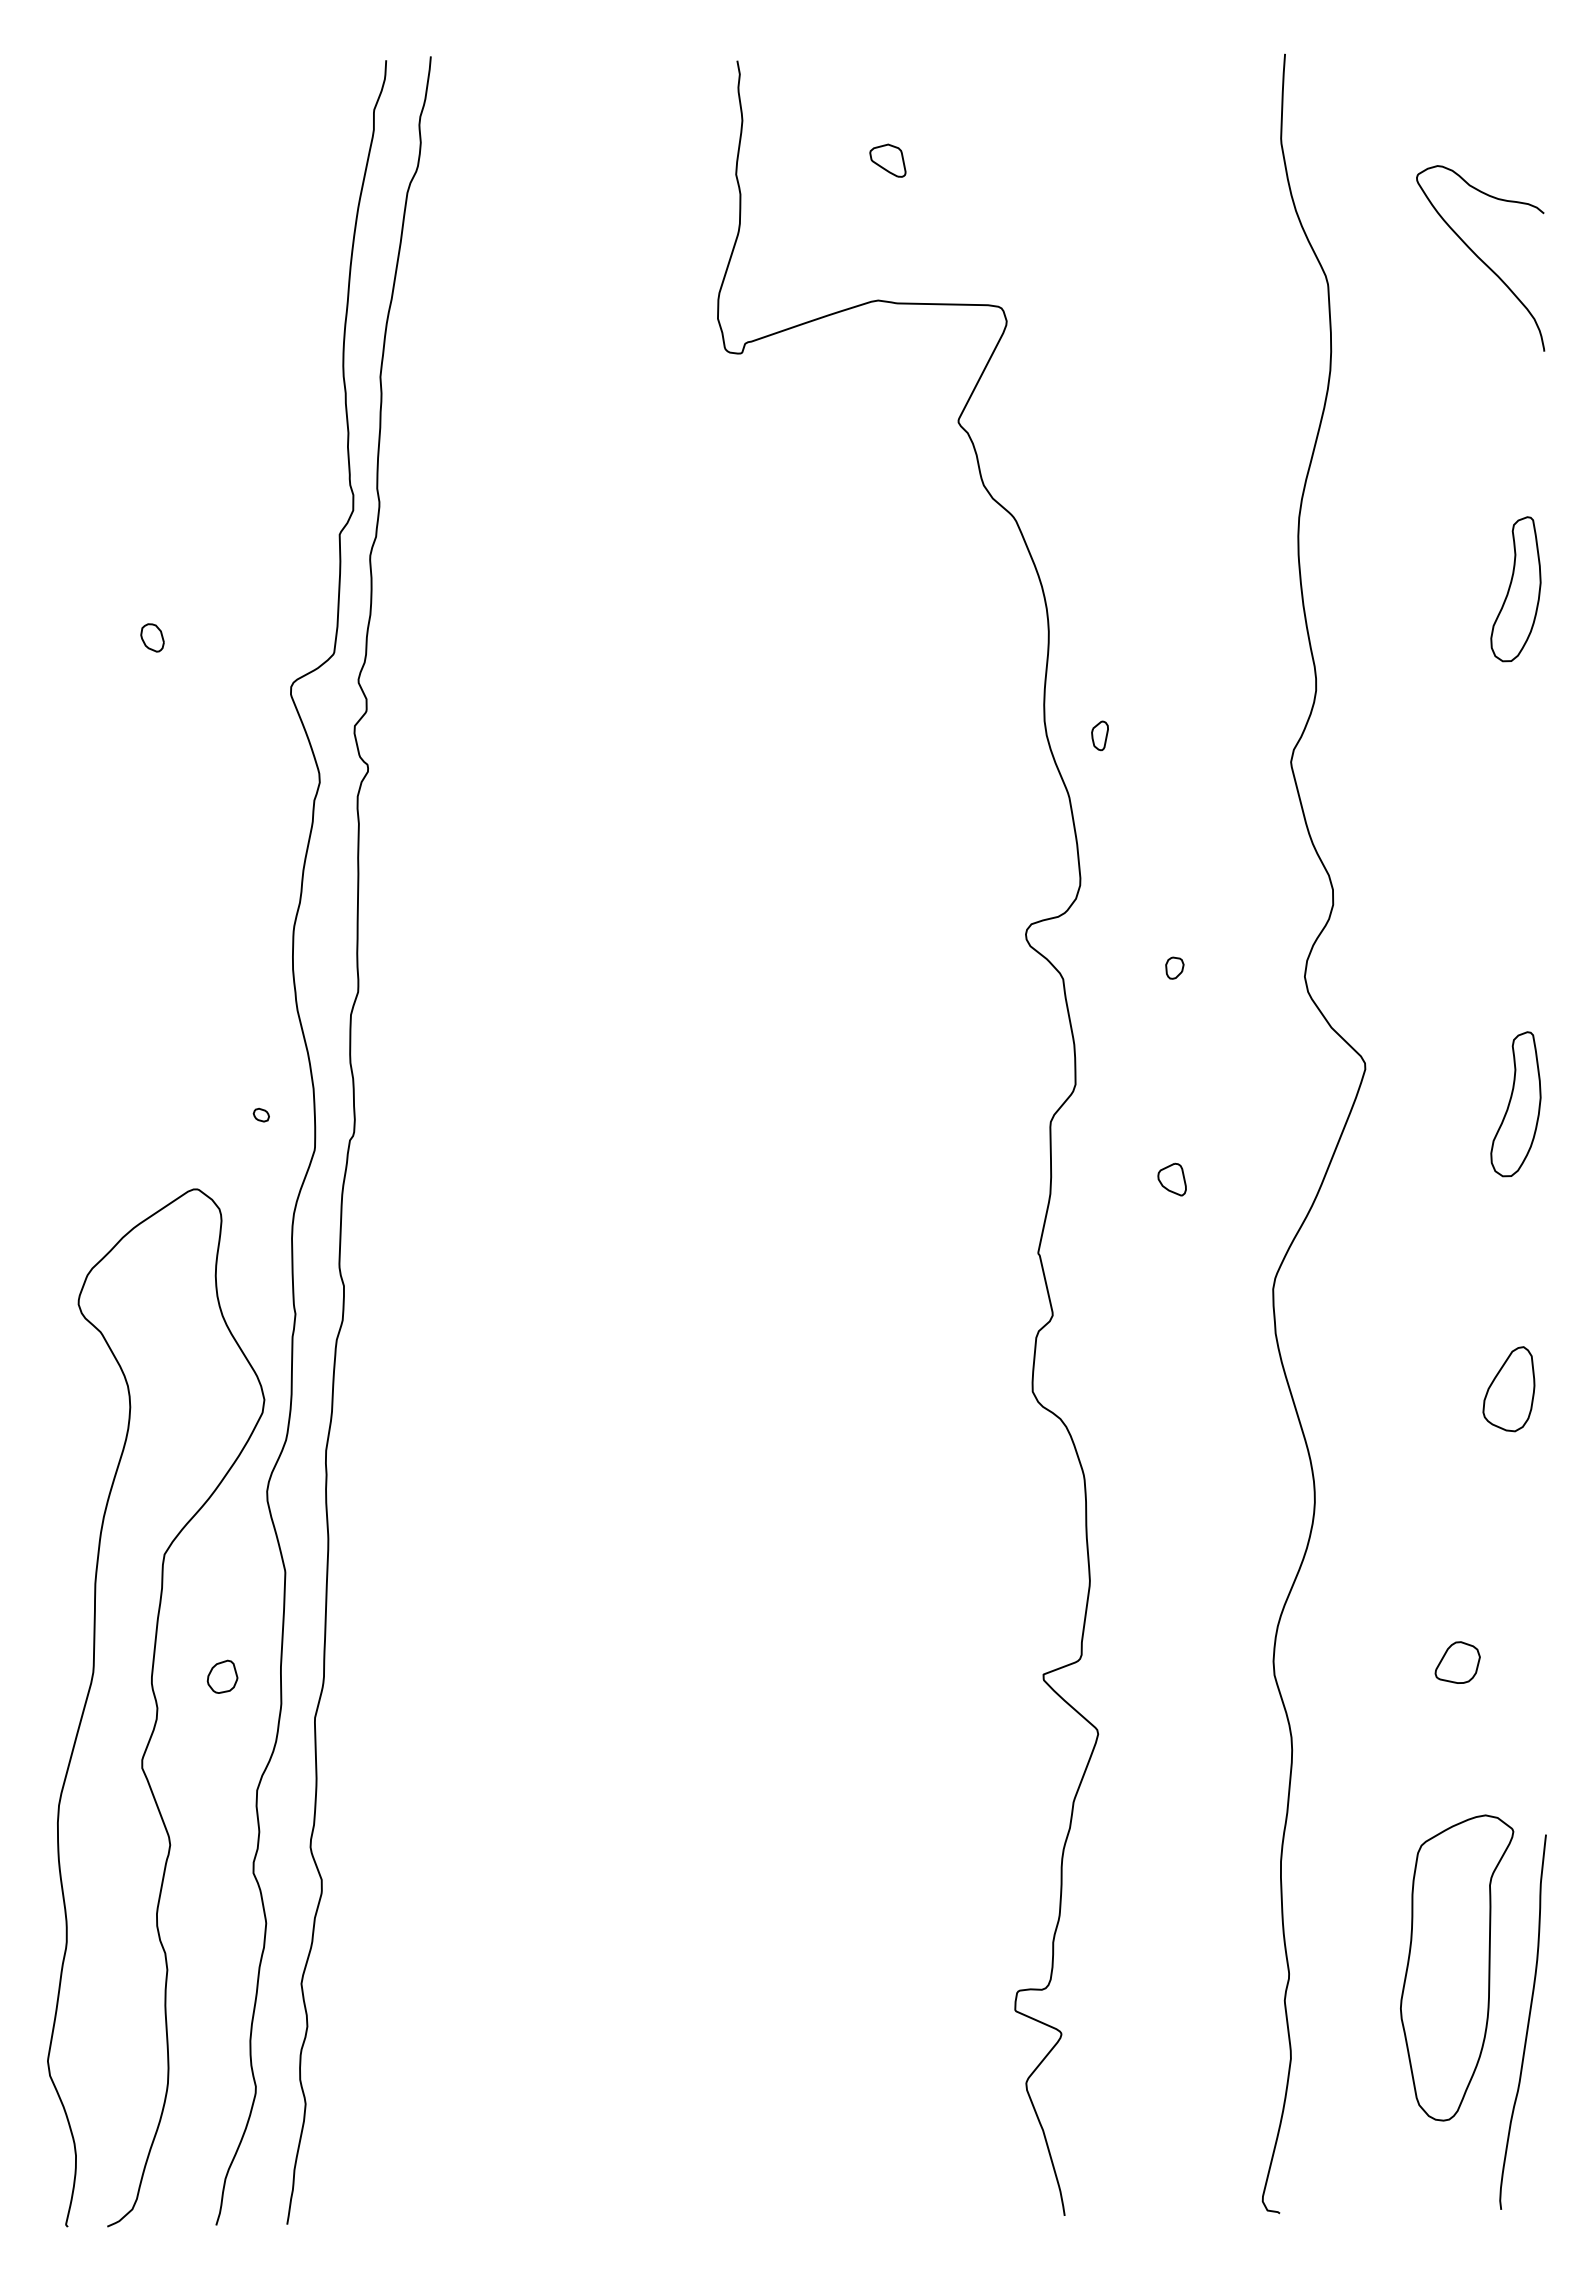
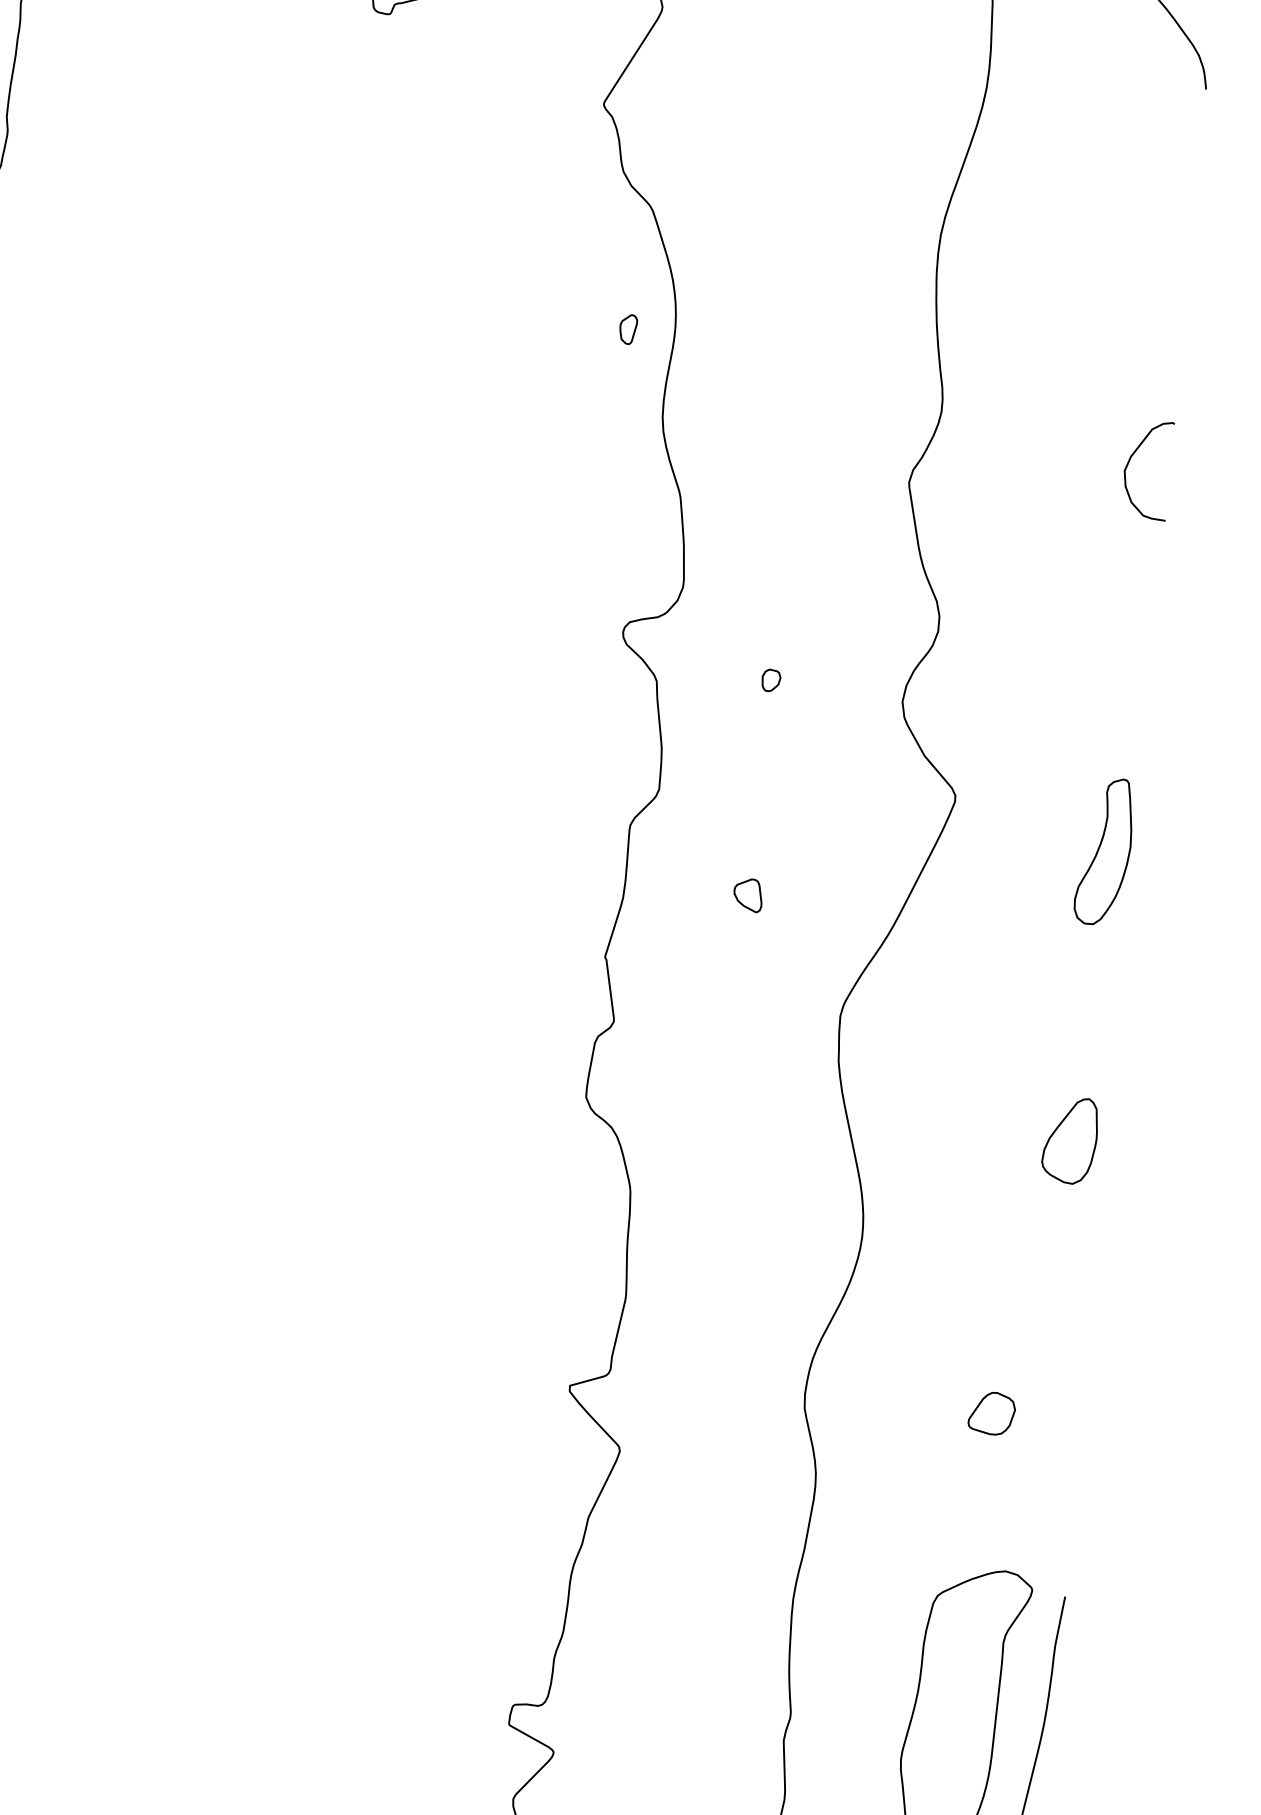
part: (1515, 589) -> (1153, 328), removed
curve: (1504, 722) -> (1129, 462), added
part: (1099, 735) -> (627, 329), moved

